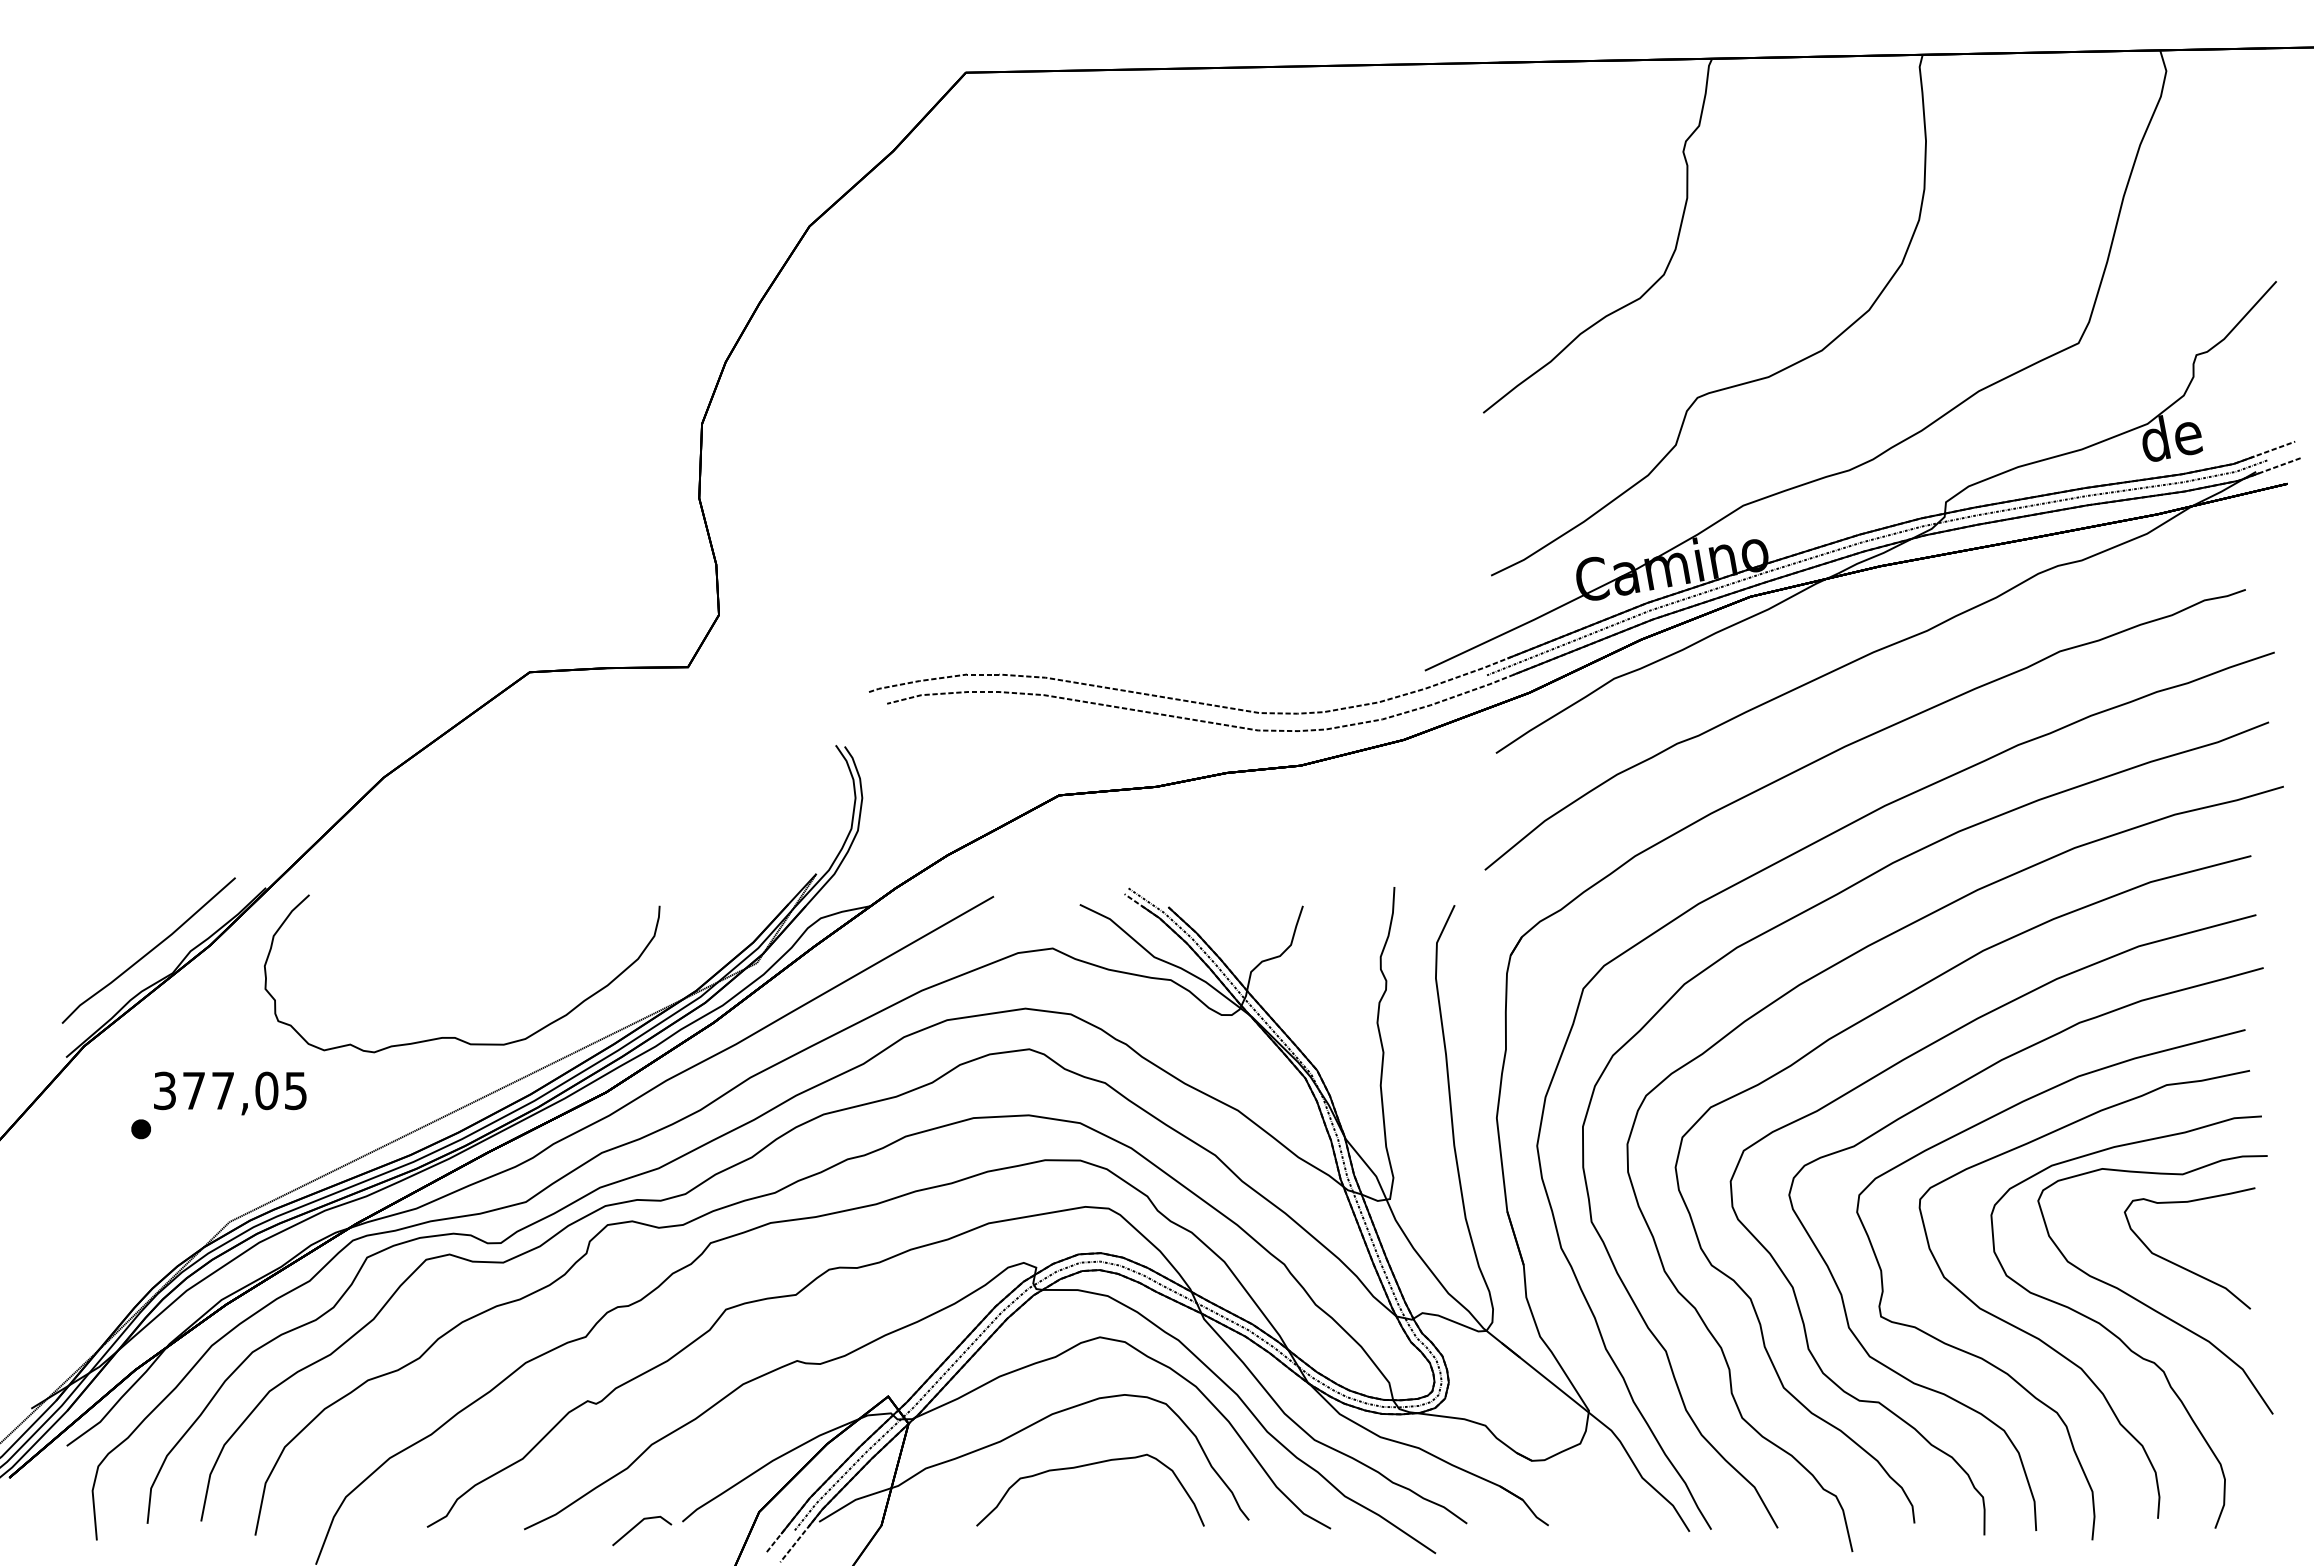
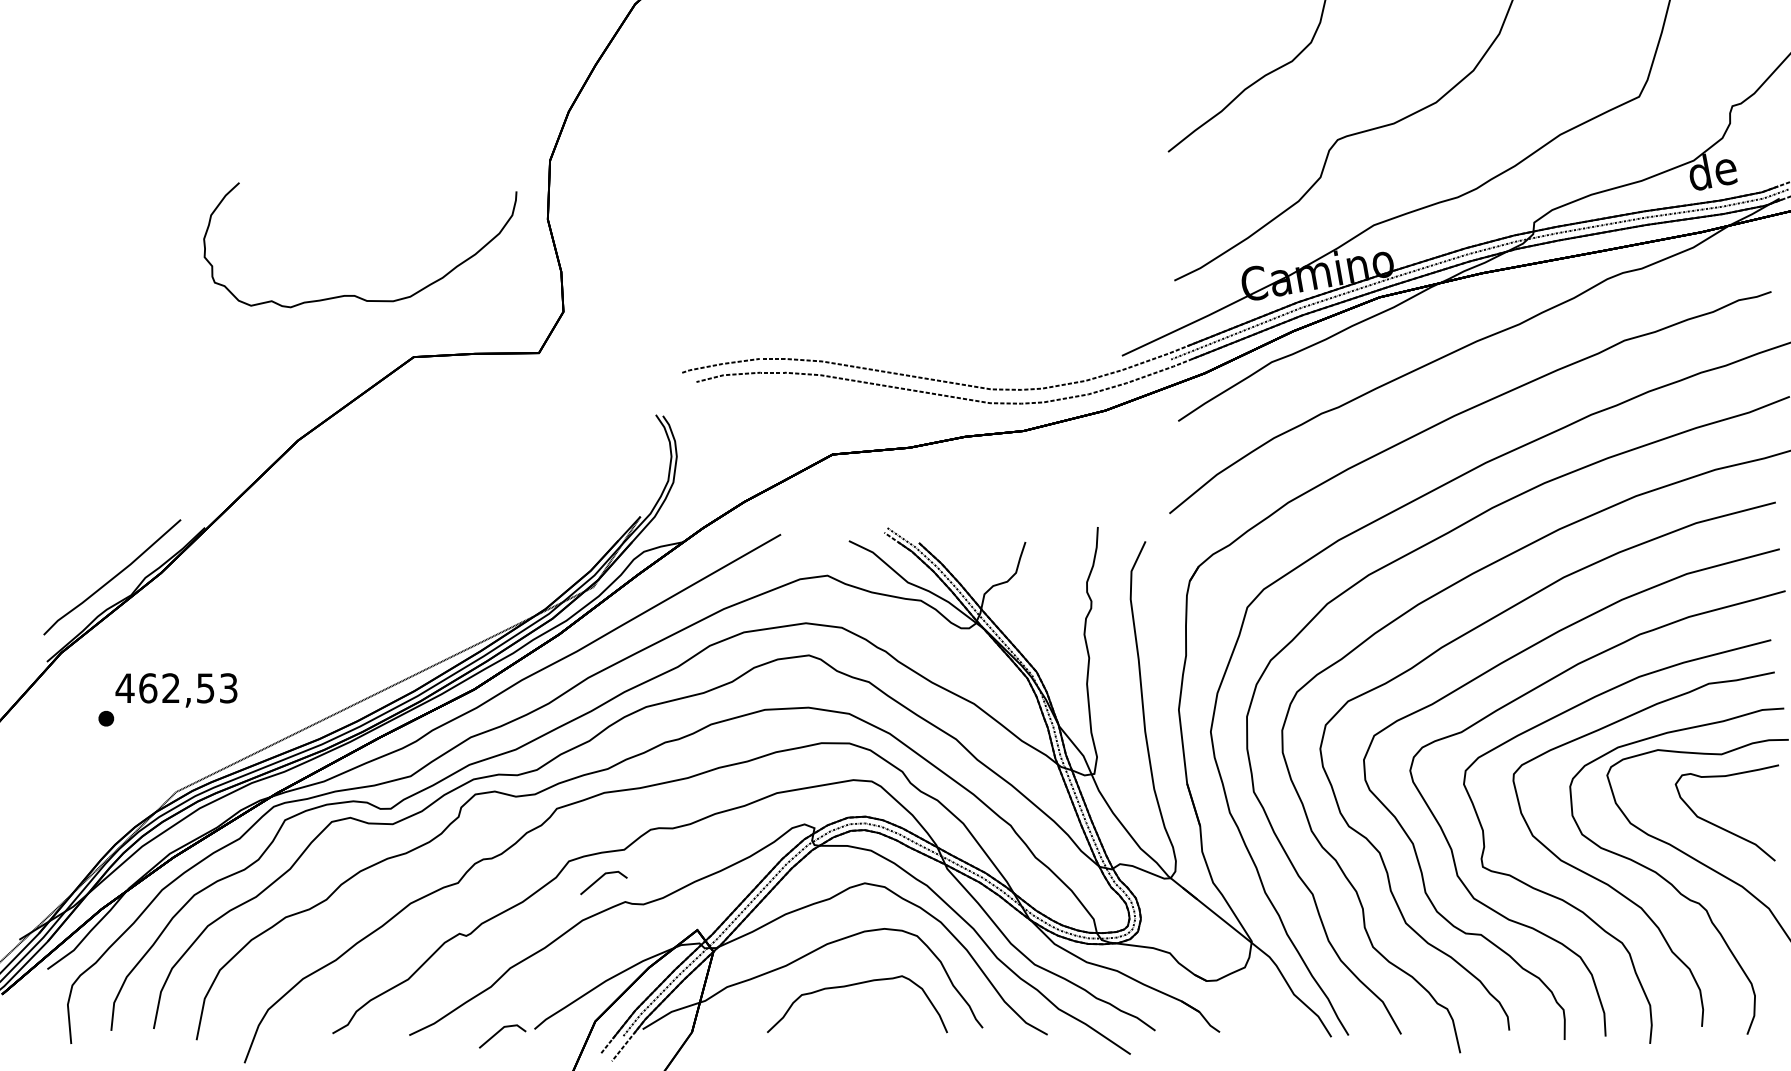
curve: (457, 1037) -> (356, 295), moved
text: (229, 1090) -> (176, 688), 377,05 -> 462,53
line: (767, 1330) -> (601, 877), added

